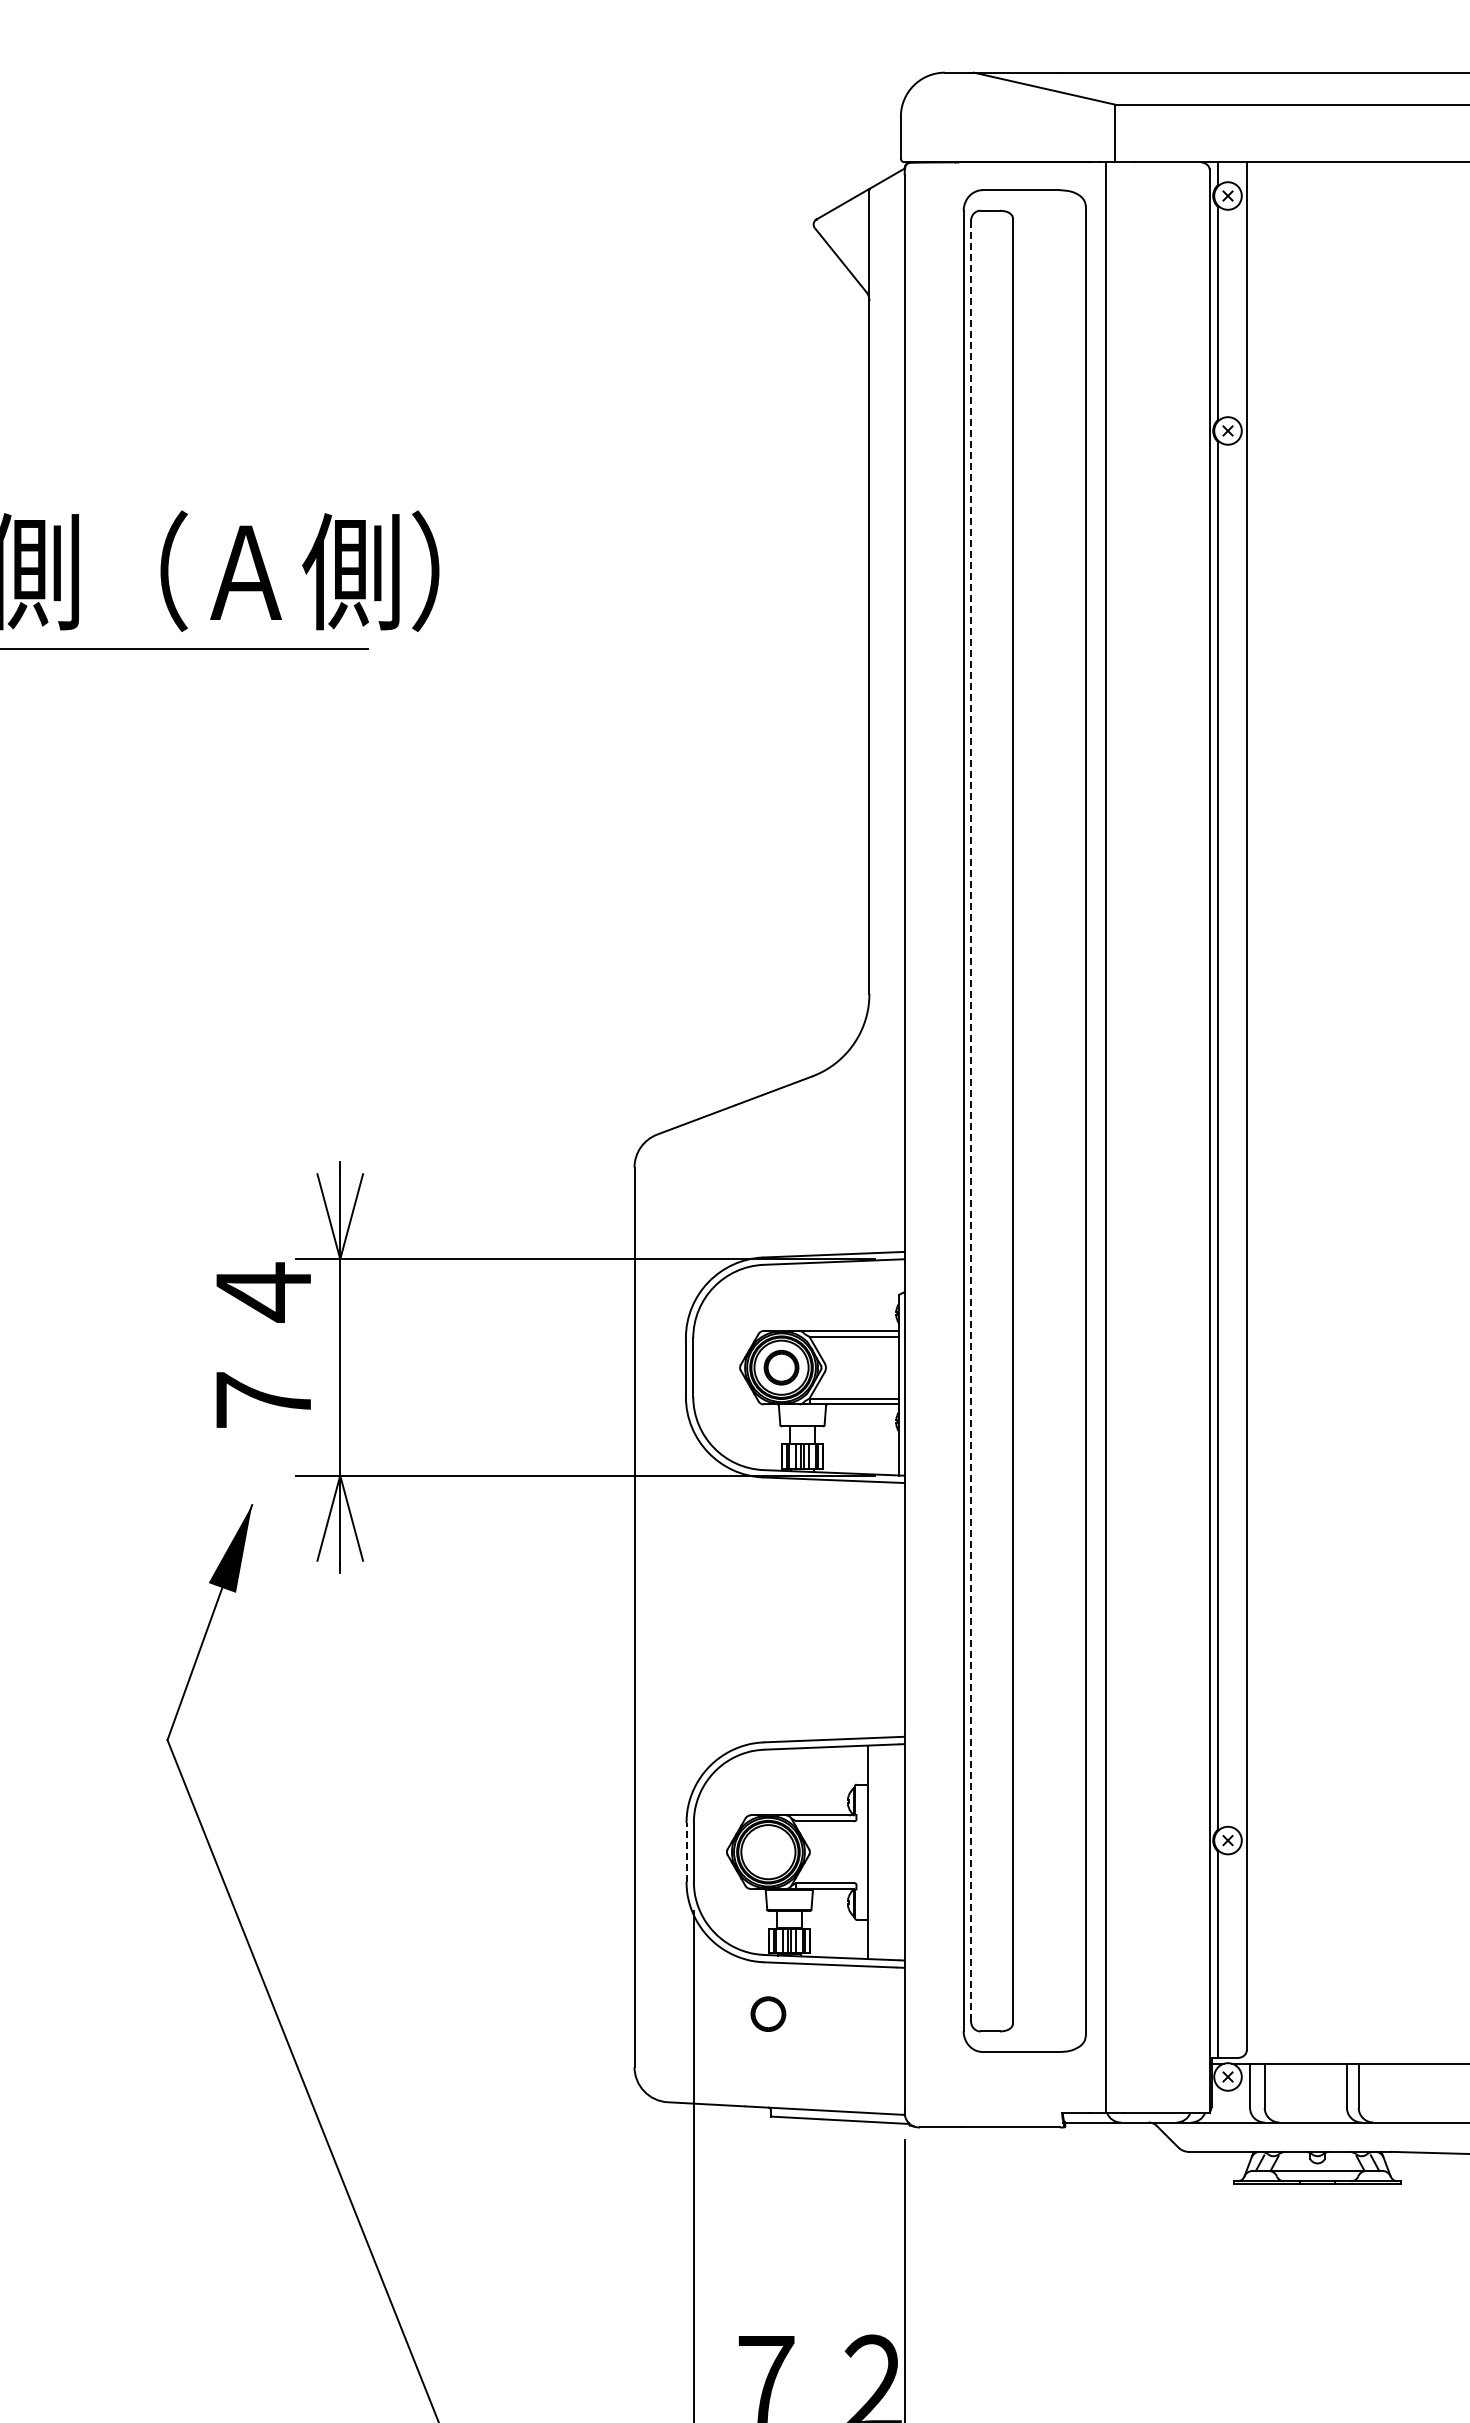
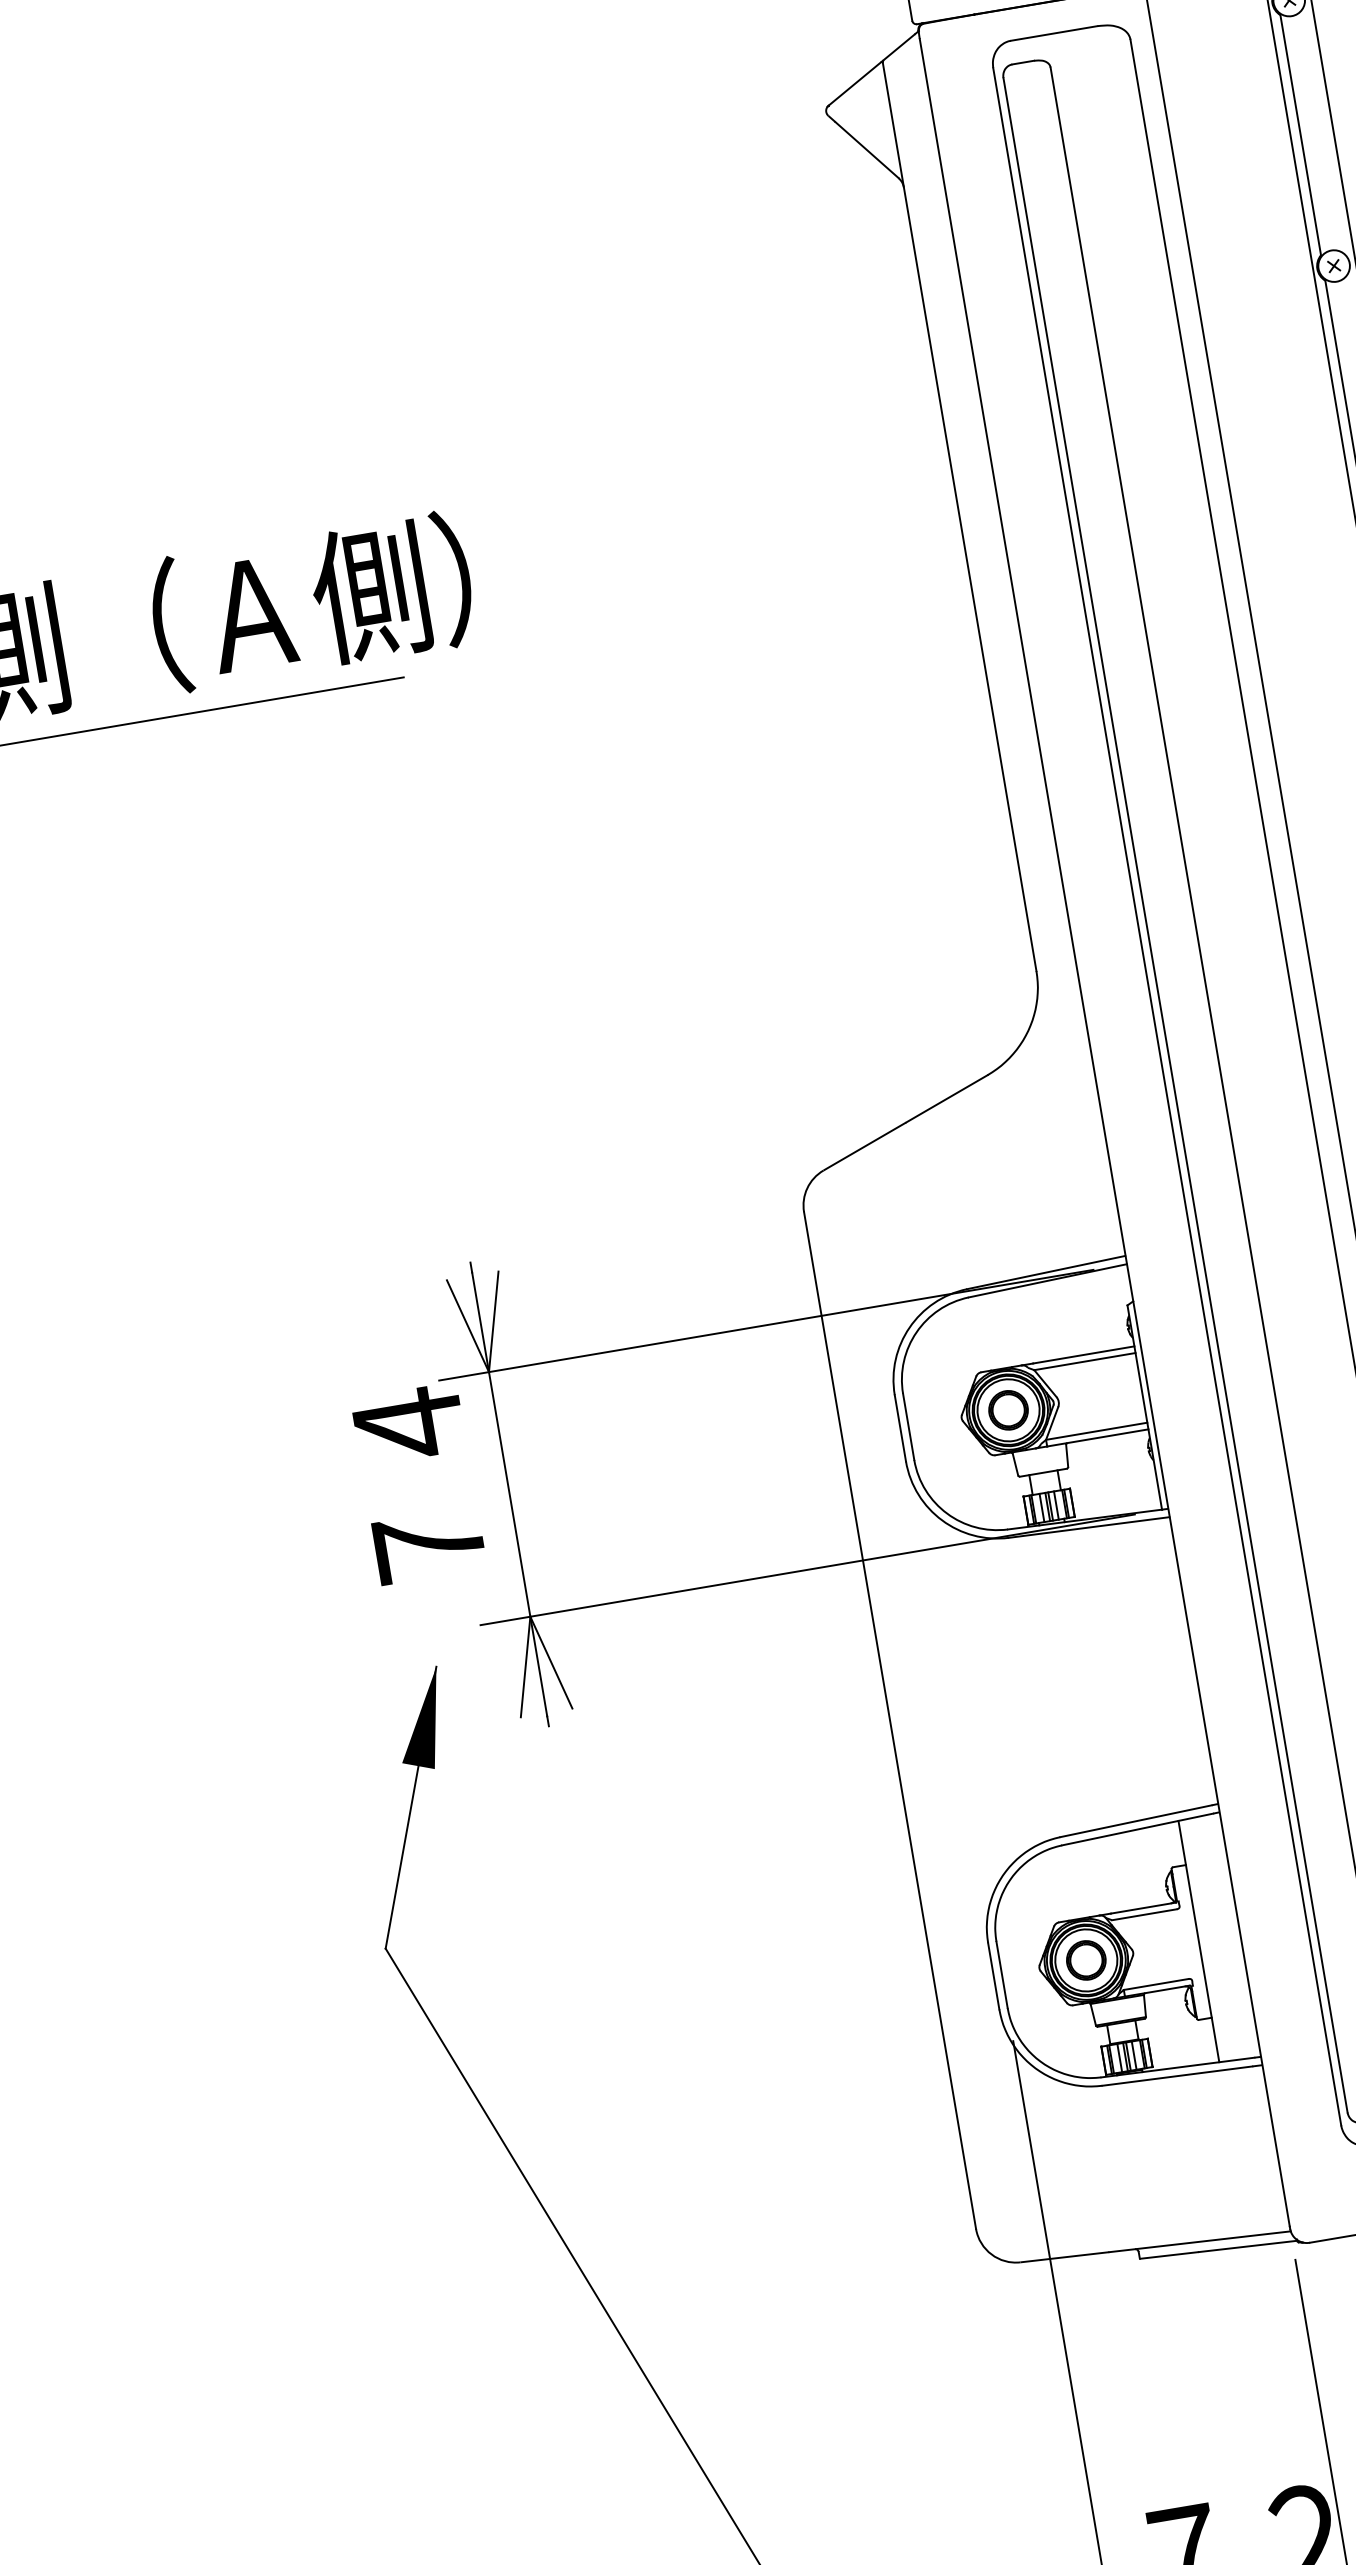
line: (970, 1121) -> (1175, 1095), dashed -> solid
line: (686, 1851) -> (993, 1975), dashed -> solid
part: (768, 2013) -> (1086, 1959), moved

